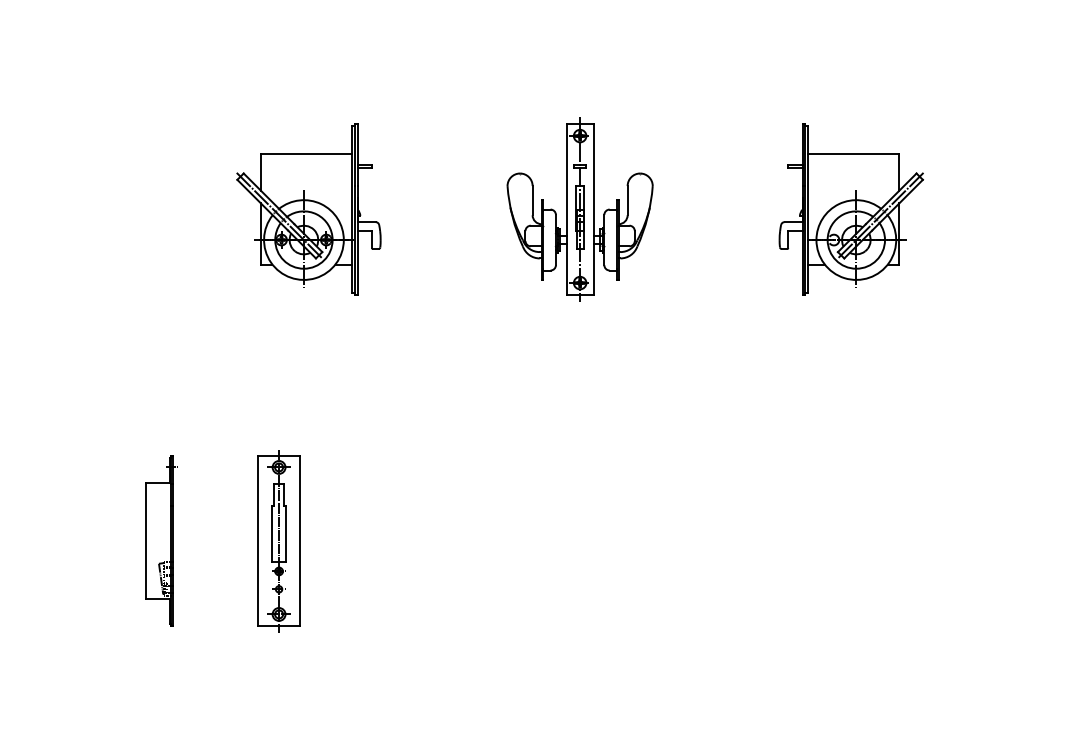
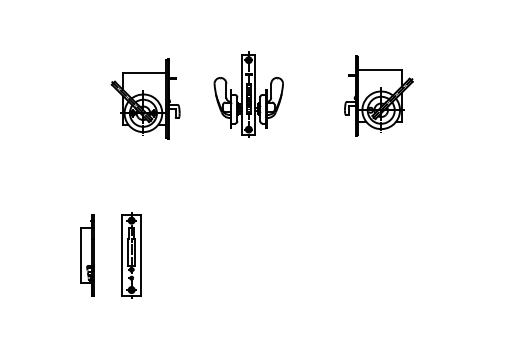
part: (579, 208) -> (248, 94), moved
part: (850, 208) -> (378, 95), moved
part: (160, 541) -> (87, 255), moved

